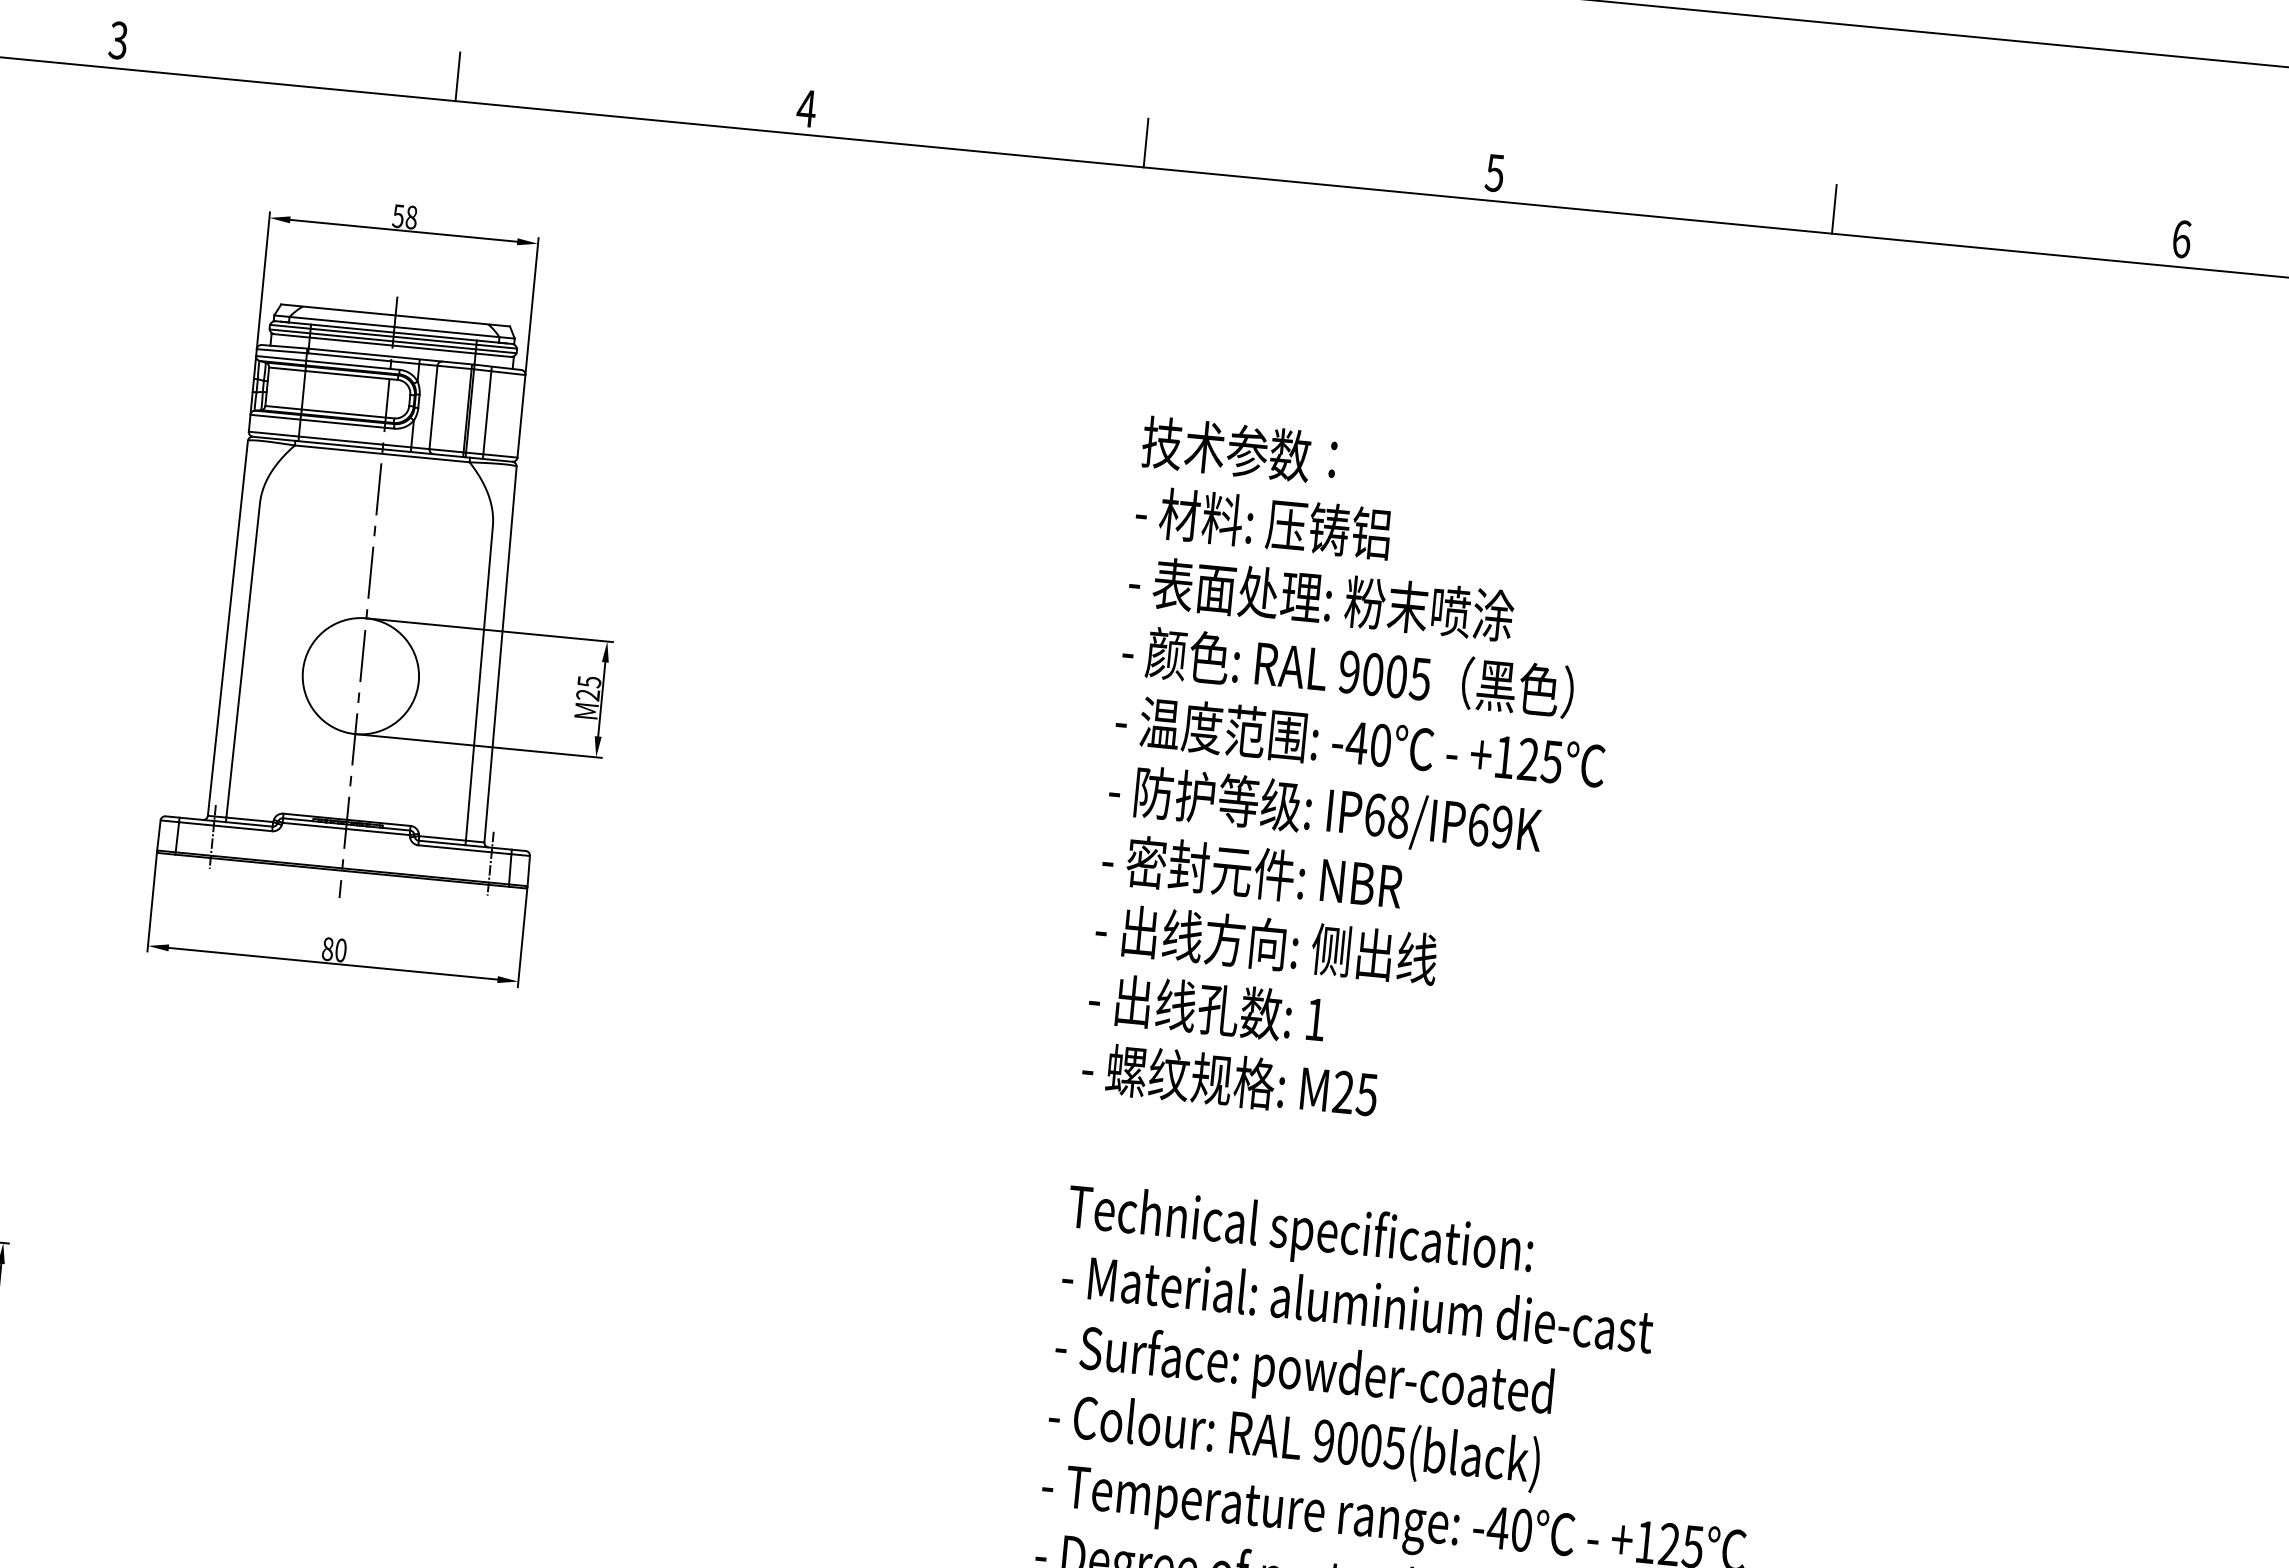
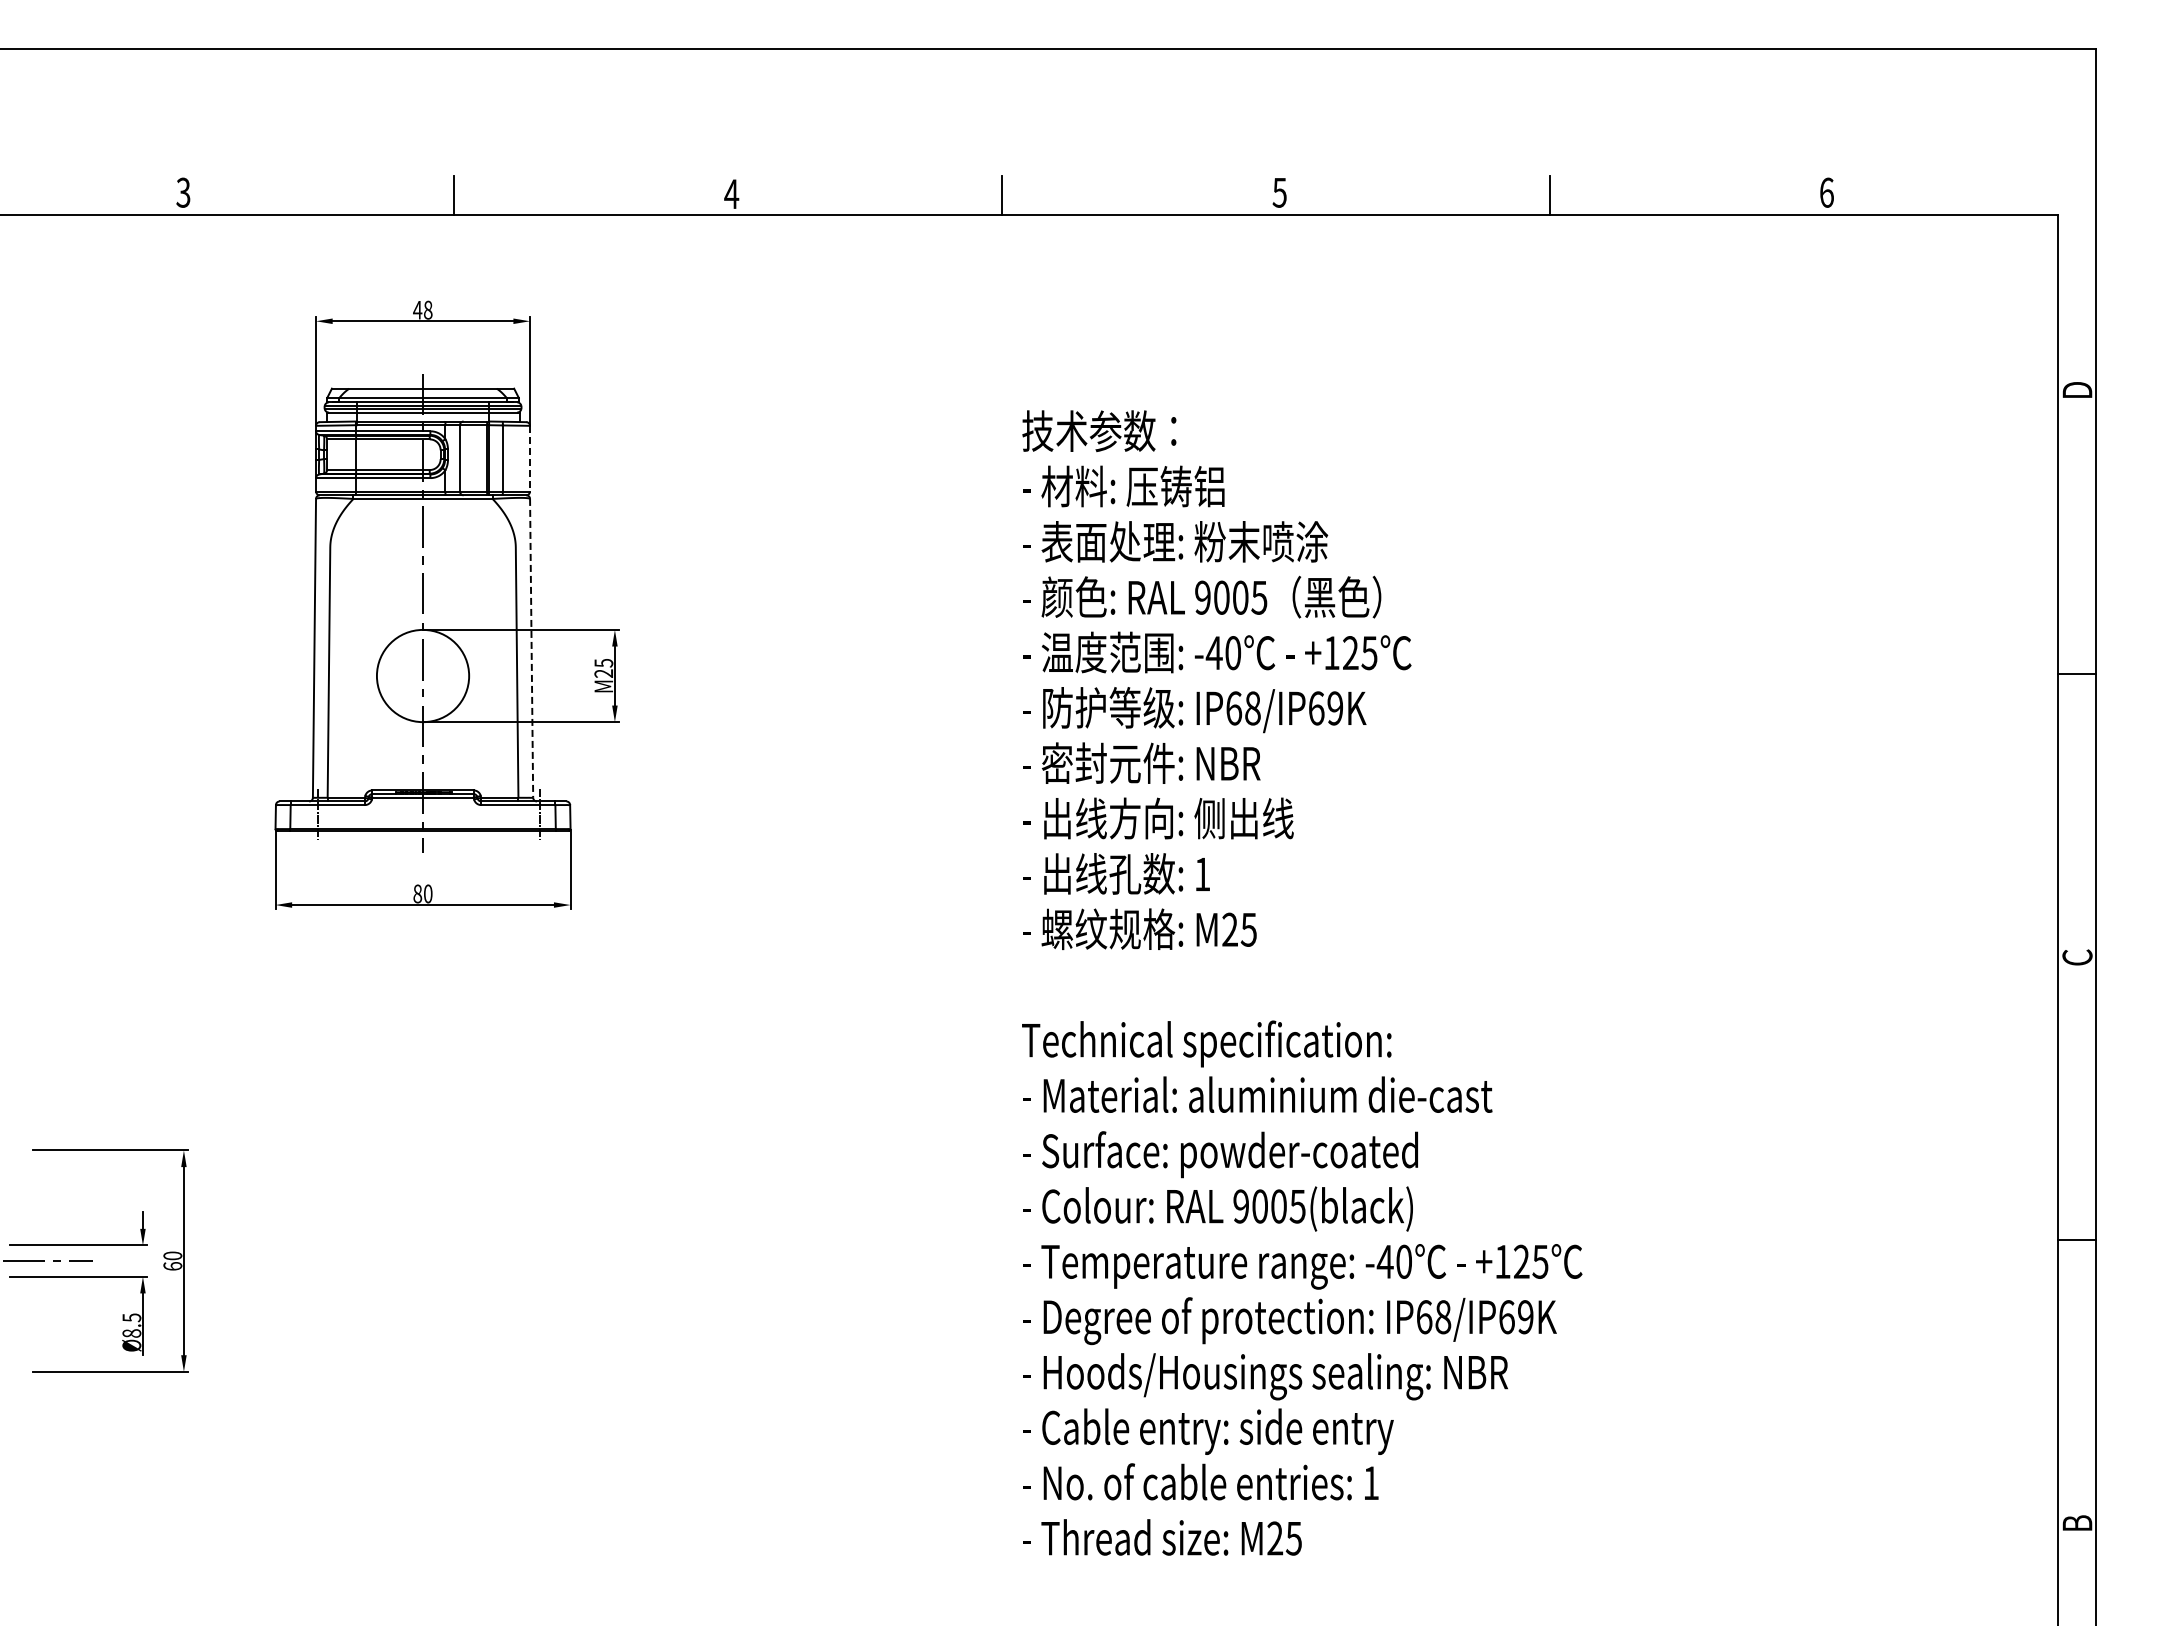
text: (398, 216) -> (417, 310), 58 -> 48
line: (522, 416) -> (530, 458), solid -> dashed
line: (500, 654) -> (531, 648), solid -> dashed

